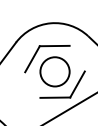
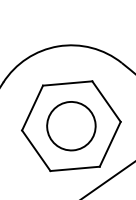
line: (76, 58) -> (105, 101), added
line: (32, 84) -> (35, 149), added

